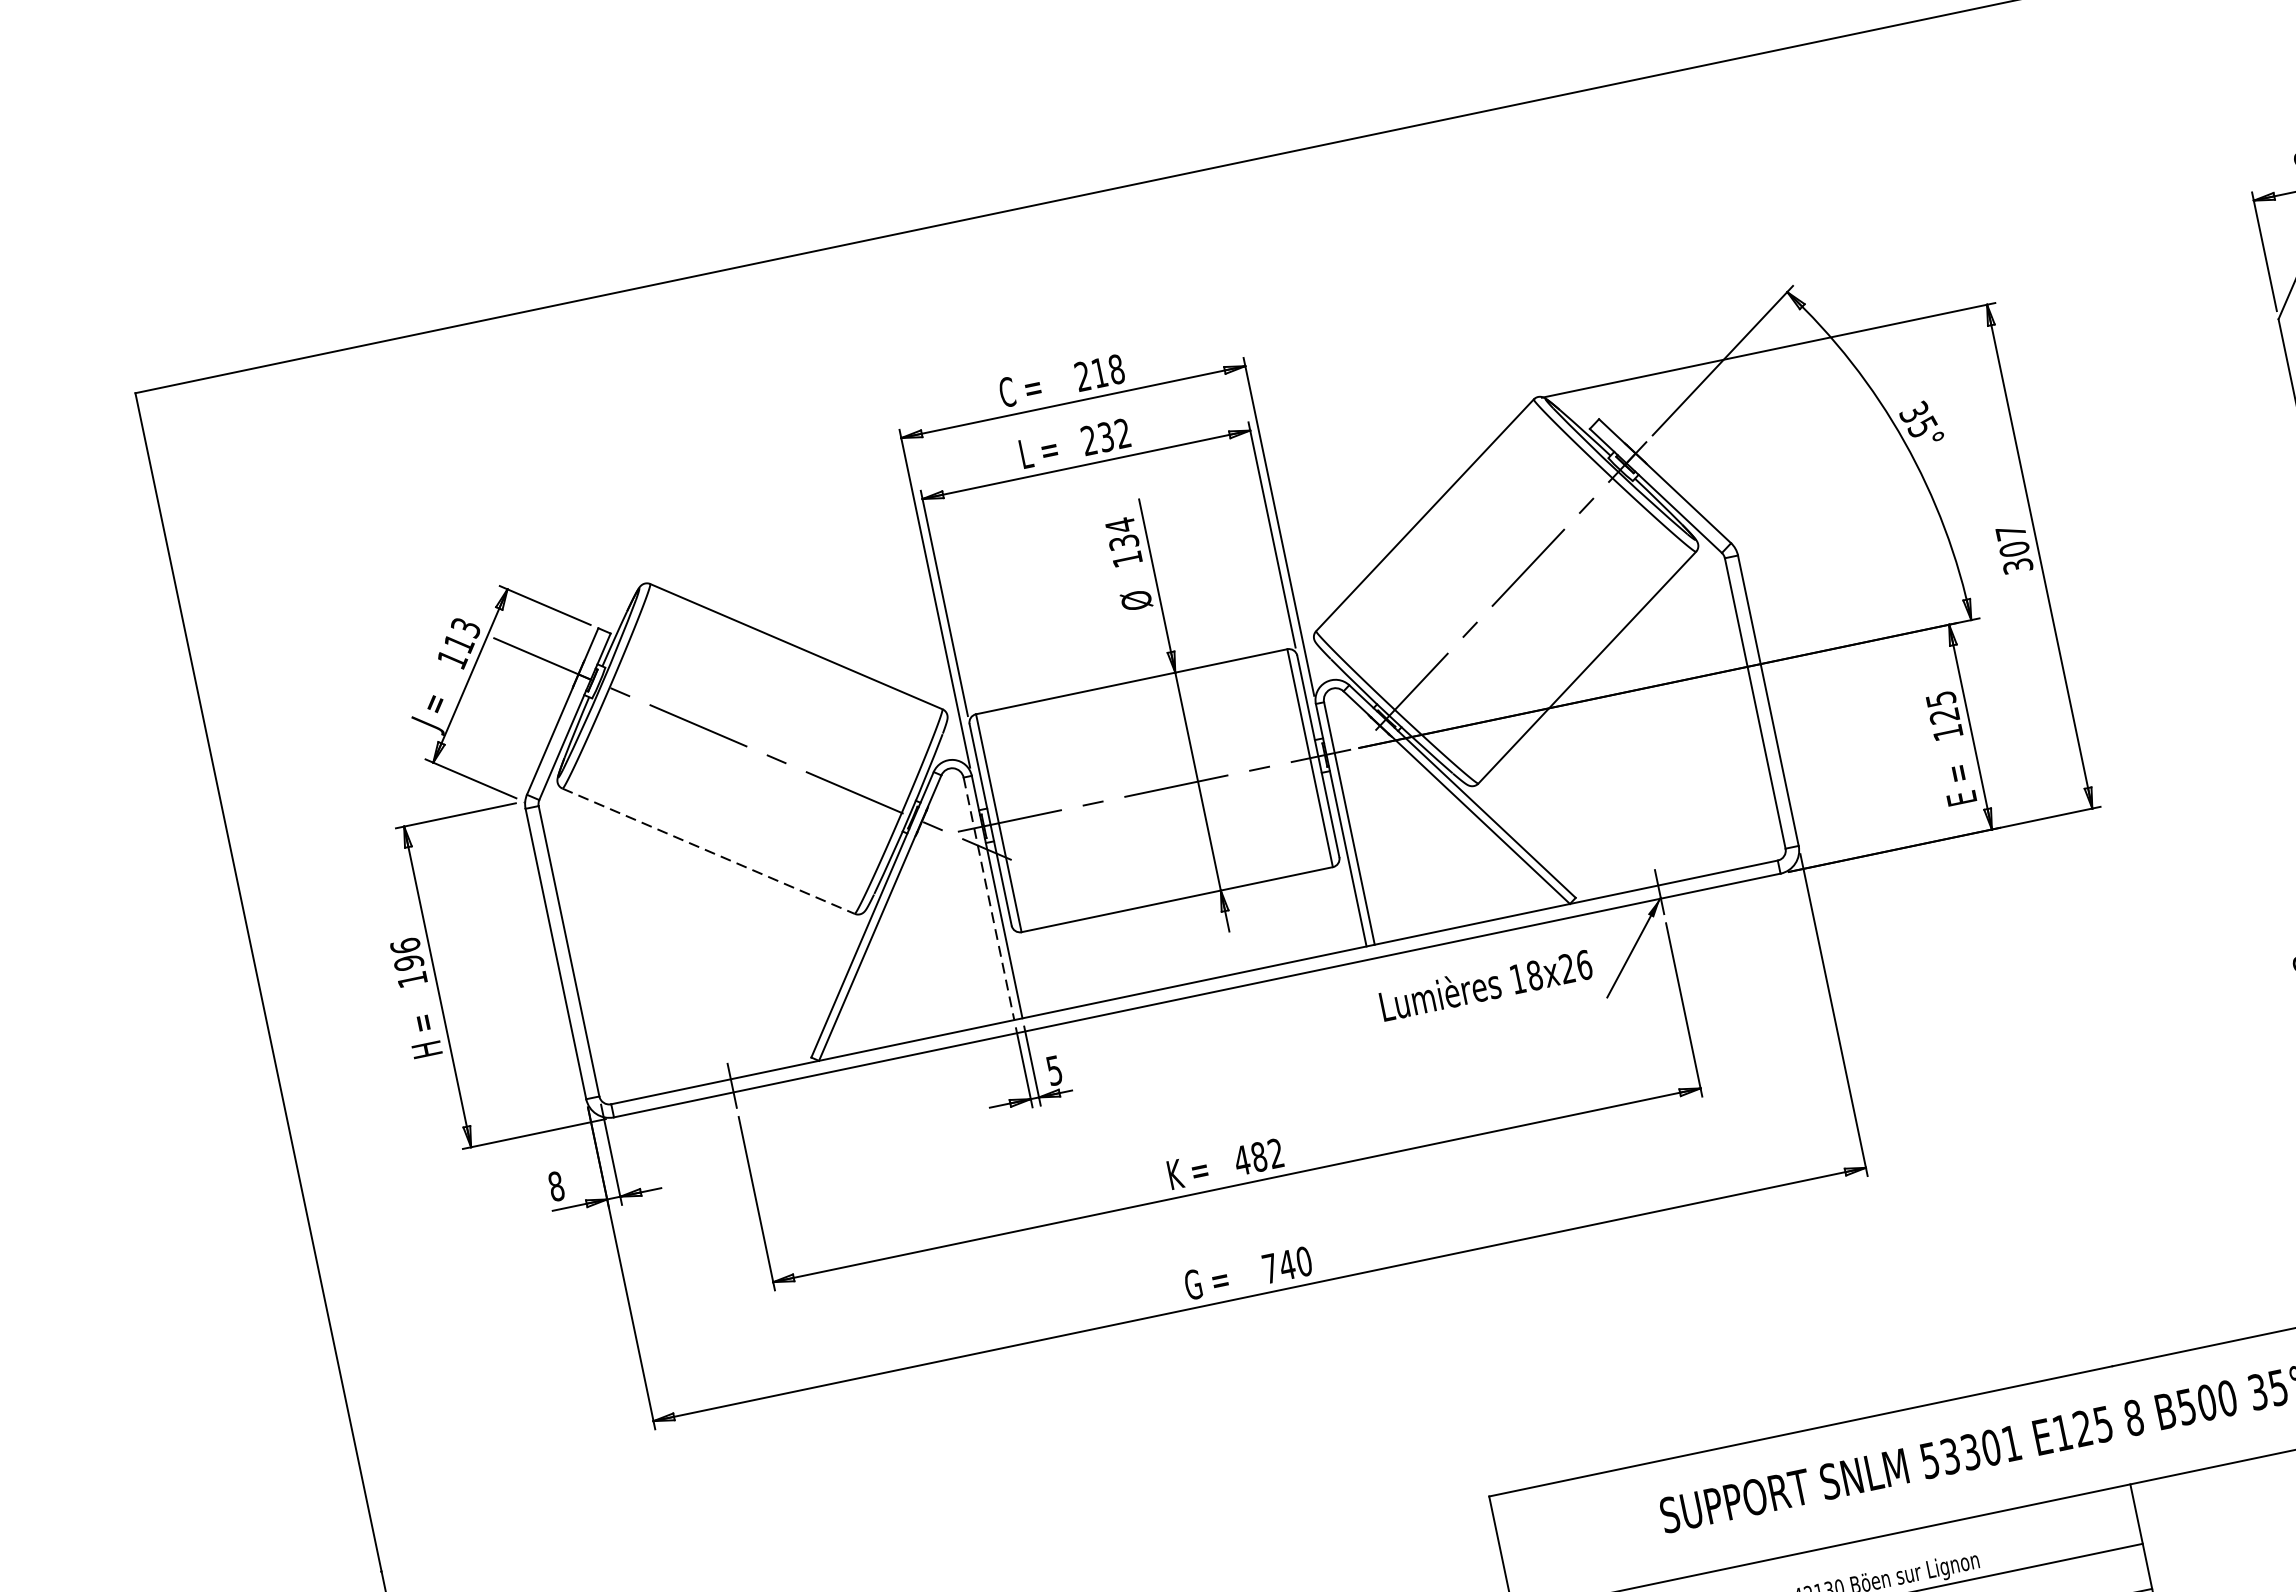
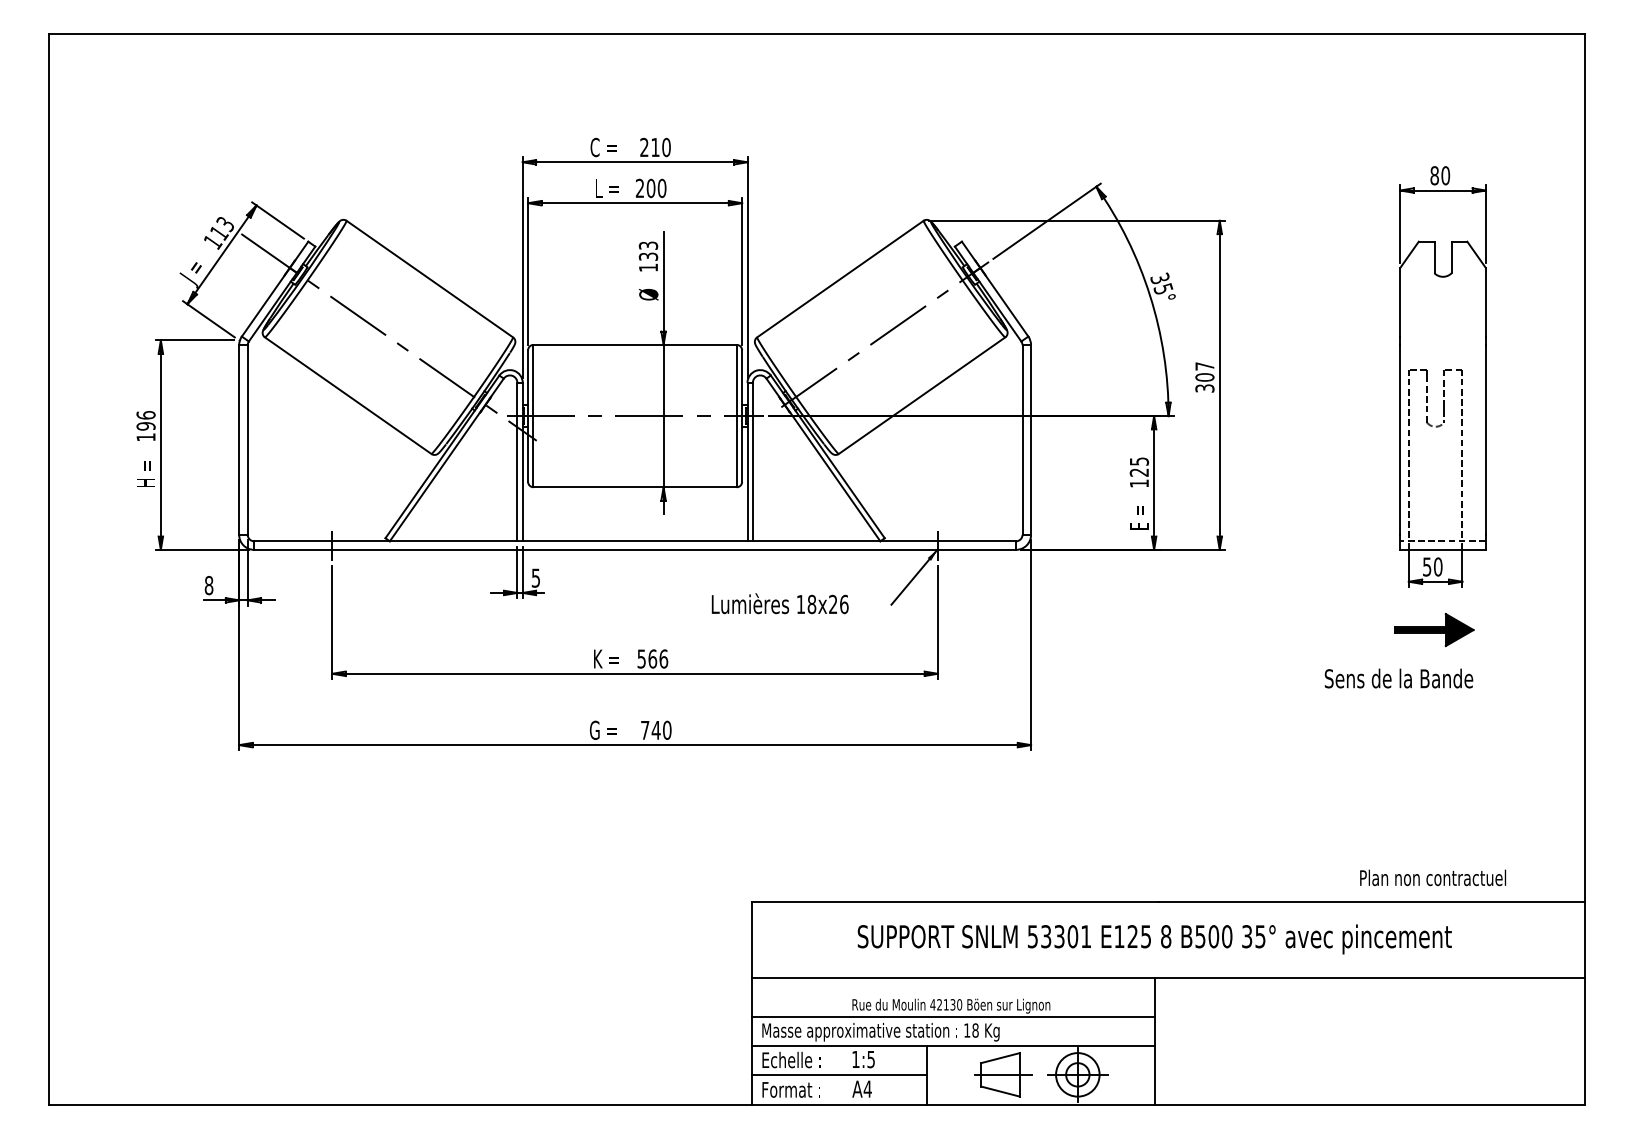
text: (1116, 369) -> (666, 147), 218 -> 210
text: (1114, 435) -> (656, 188), 232 -> 200
text: (1120, 525) -> (648, 245), 134 -> 133
line: (709, 850) -> (348, 395), dashed -> solid
line: (989, 899) -> (517, 462), dashed -> solid
text: (1484, 984) -> (779, 603), moved
text: (1258, 1156) -> (652, 658), 482 -> 566

